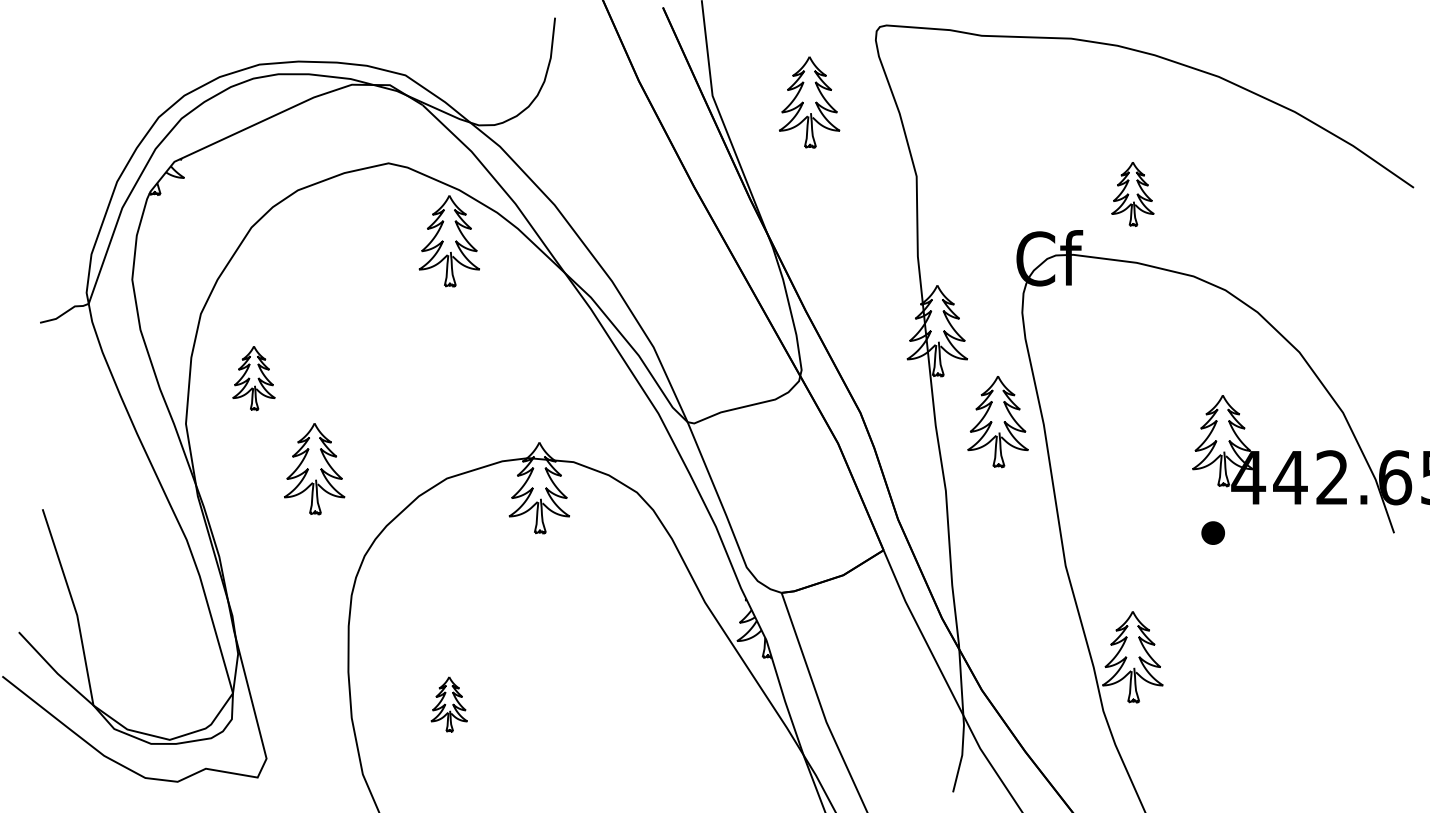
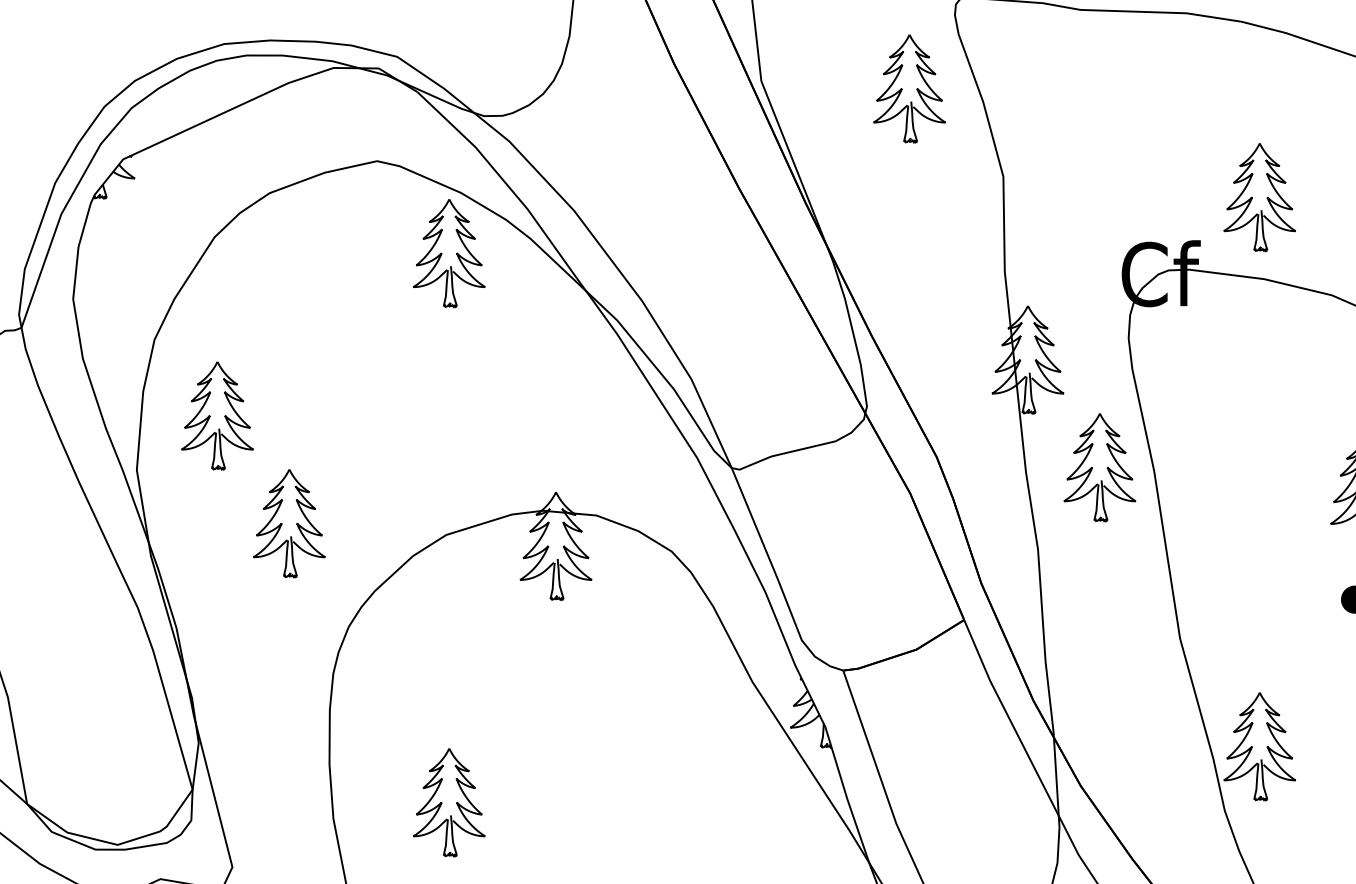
part: (809, 102) -> (909, 89), moved
part: (1132, 194) -> (1259, 198), size x1.43
part: (253, 378) -> (216, 416), size x1.43
part: (448, 704) -> (448, 802), size x1.67

